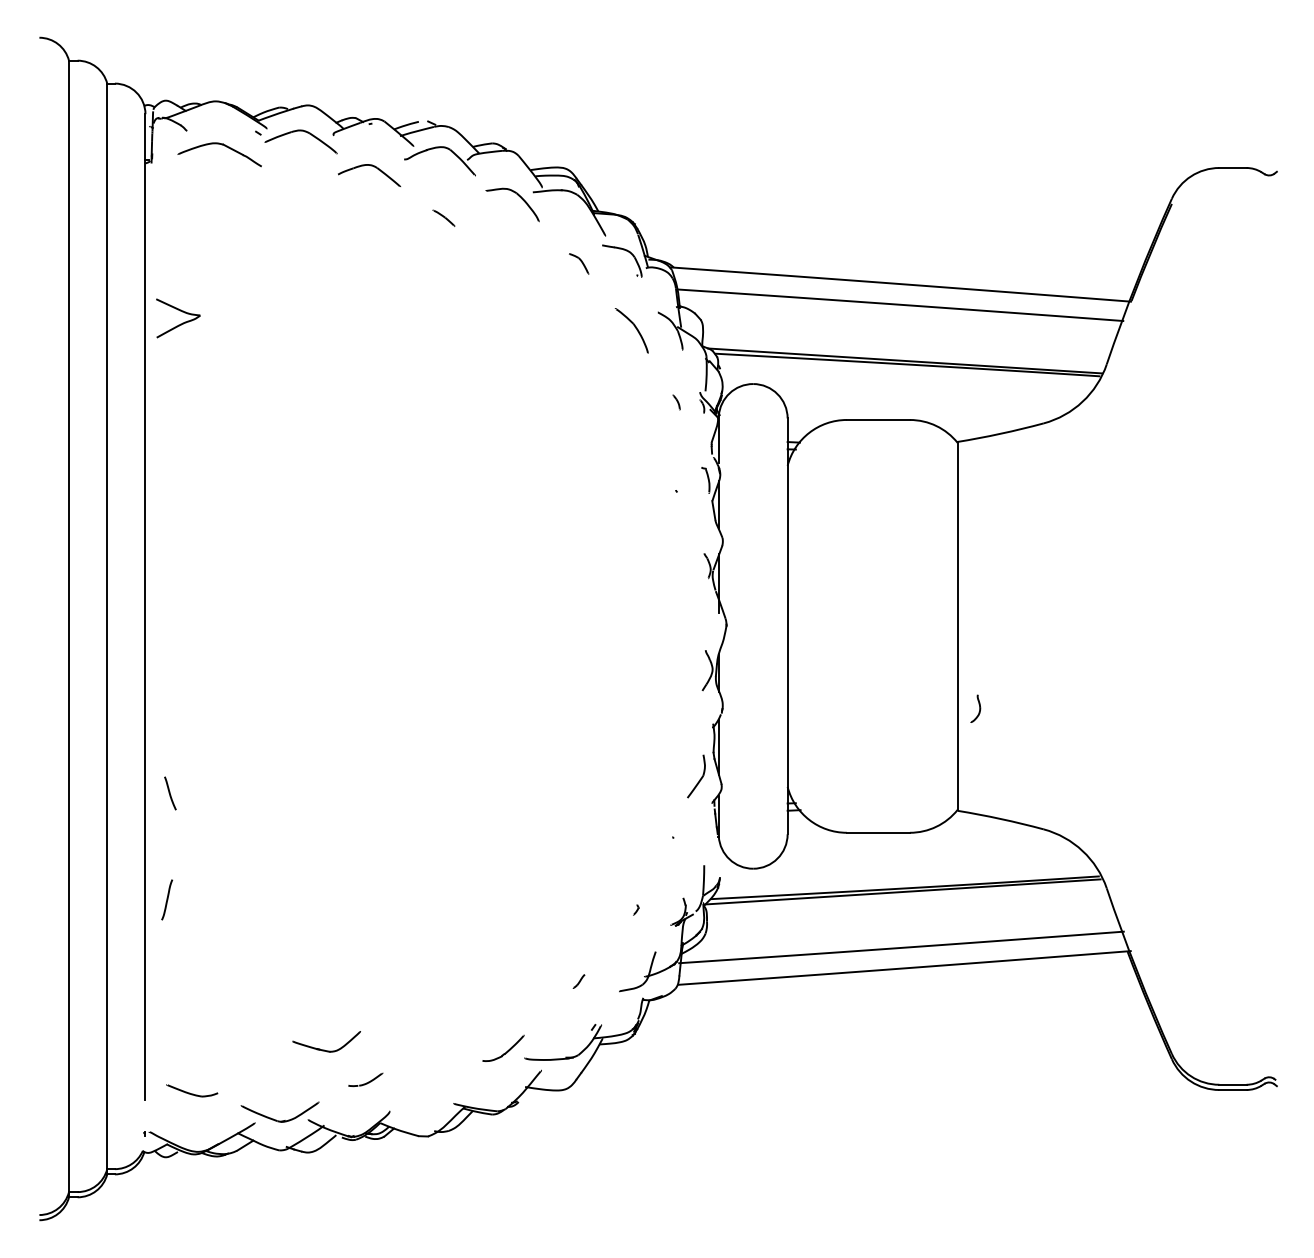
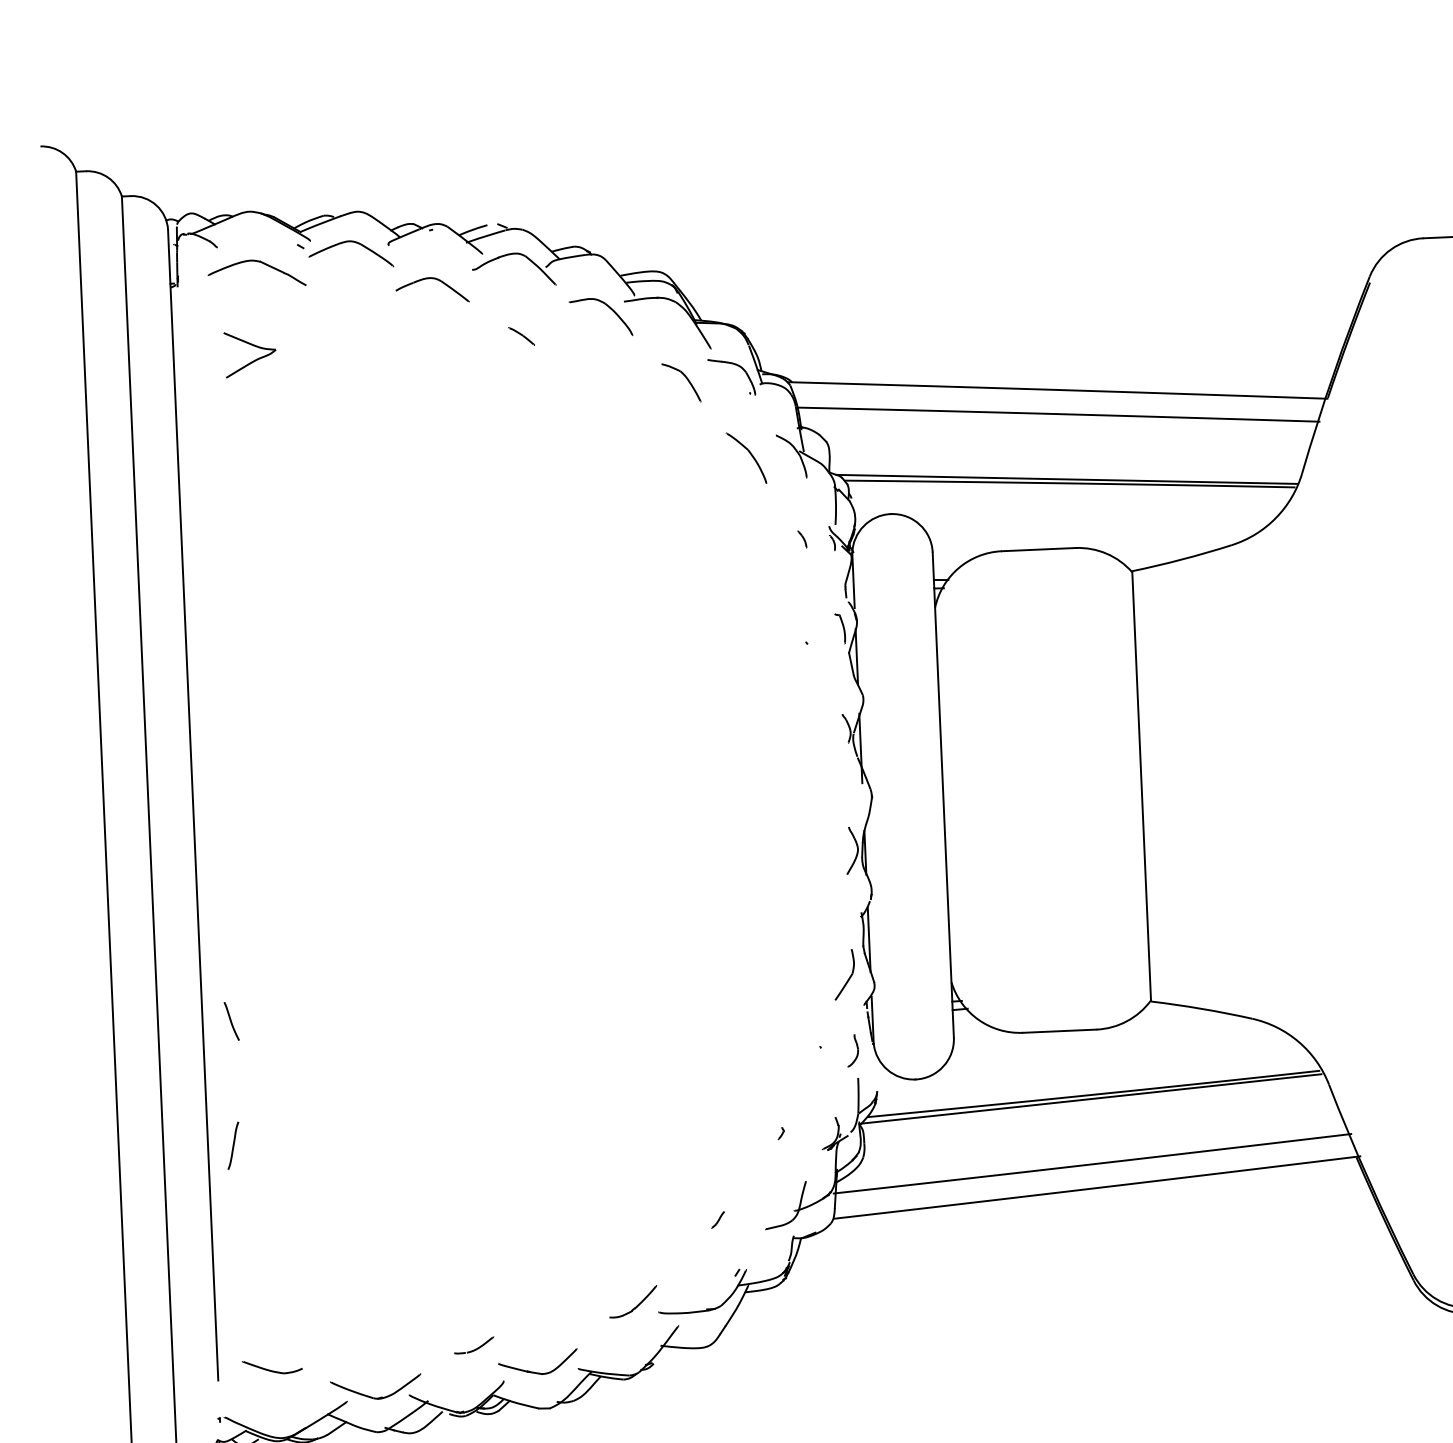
part: (578, 263) -> (680, 382), size x1.67
part: (178, 318) -> (250, 354), moved
part: (975, 708) -> (852, 1050), moved
part: (324, 1049) -> (535, 1371), moved

